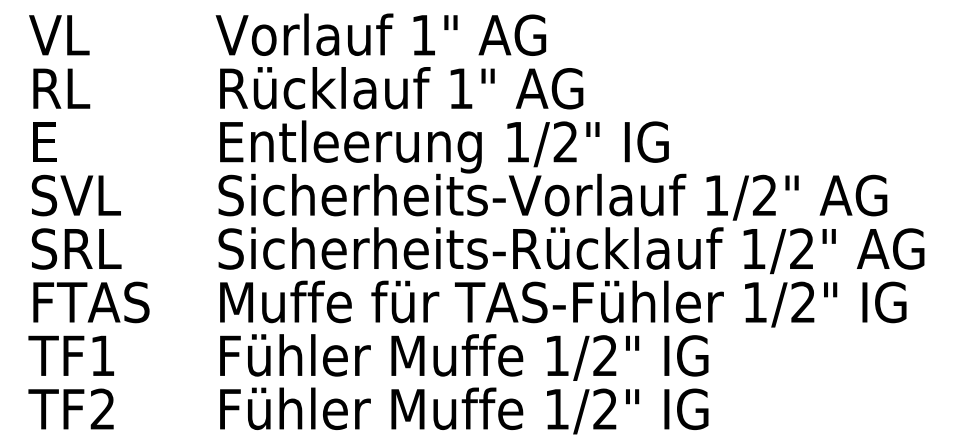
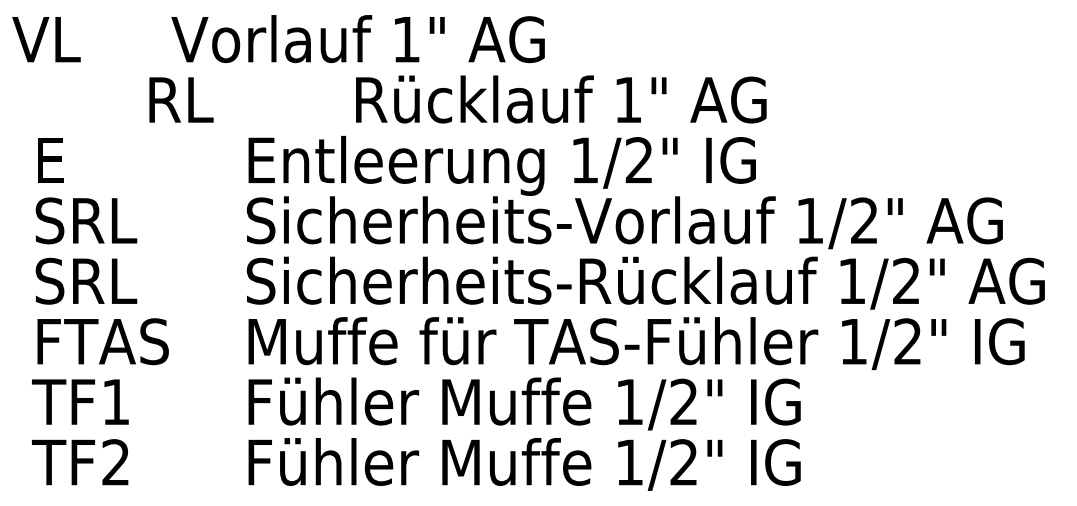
text: (380, 34) -> (357, 38), moved
text: (59, 35) -> (46, 39), moved
text: (61, 88) -> (181, 99), moved
text: (401, 88) -> (561, 99), moved
text: (90, 195) -> (102, 220), SVL -> SRL

